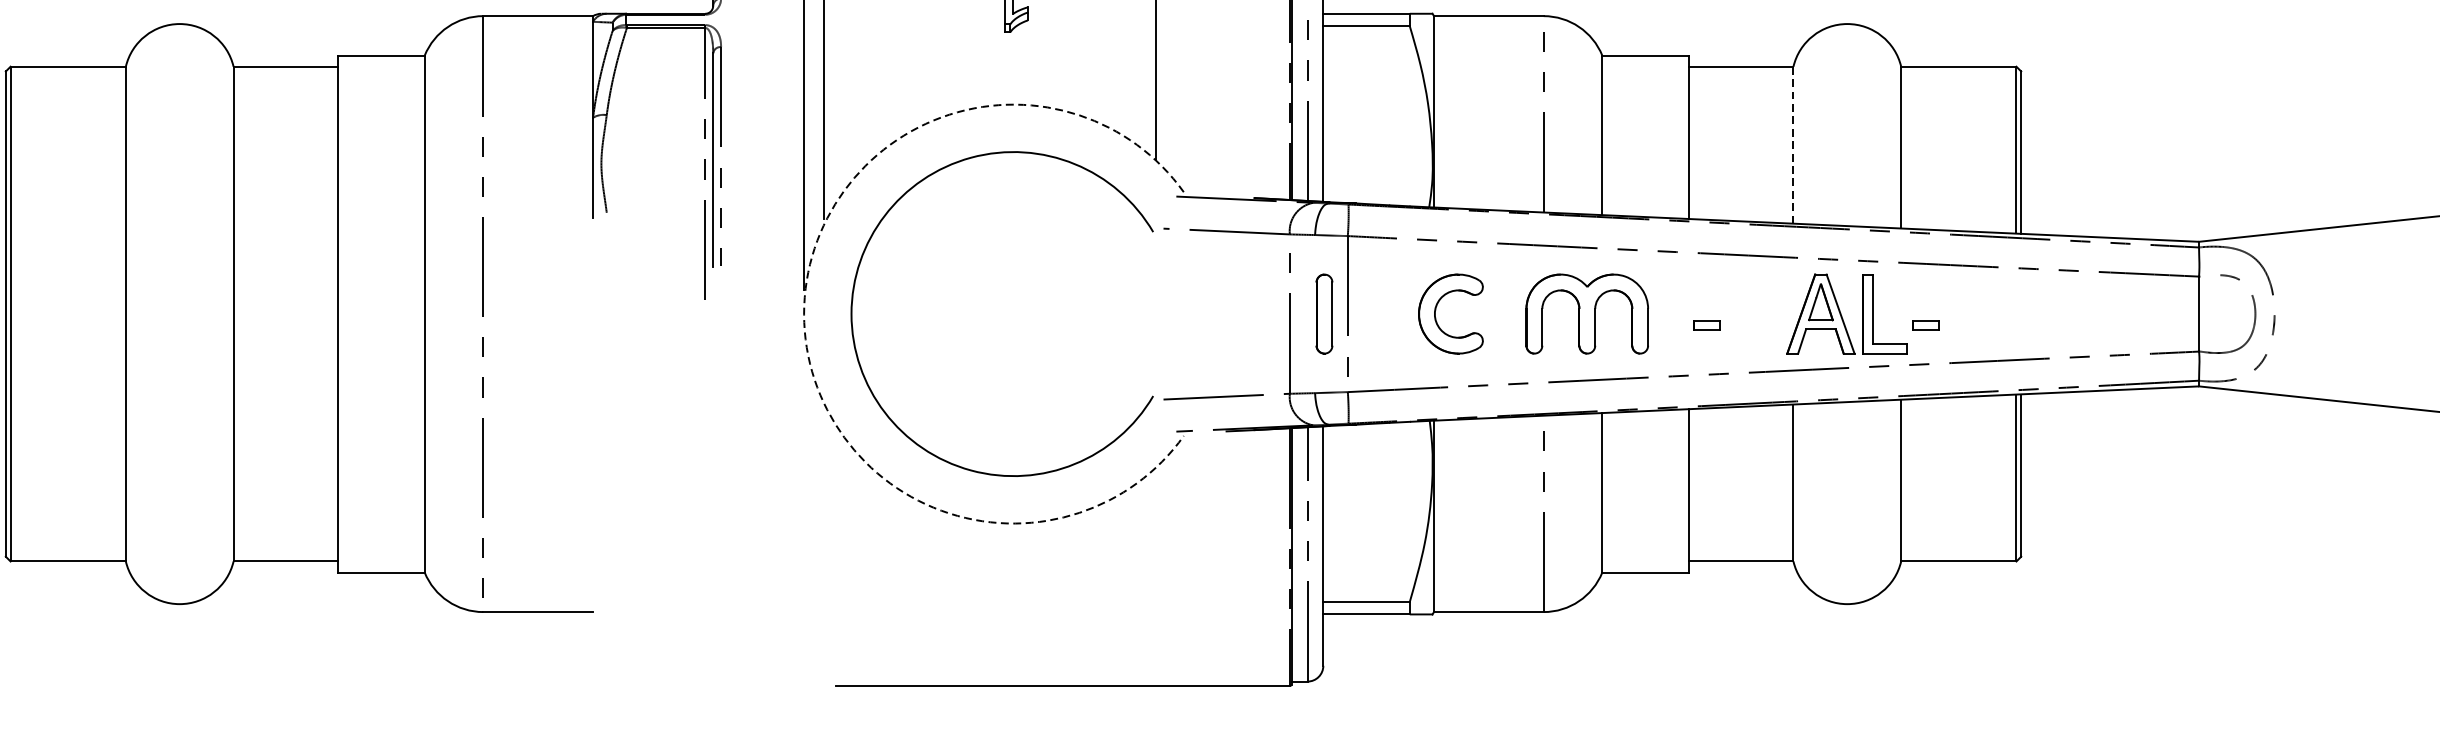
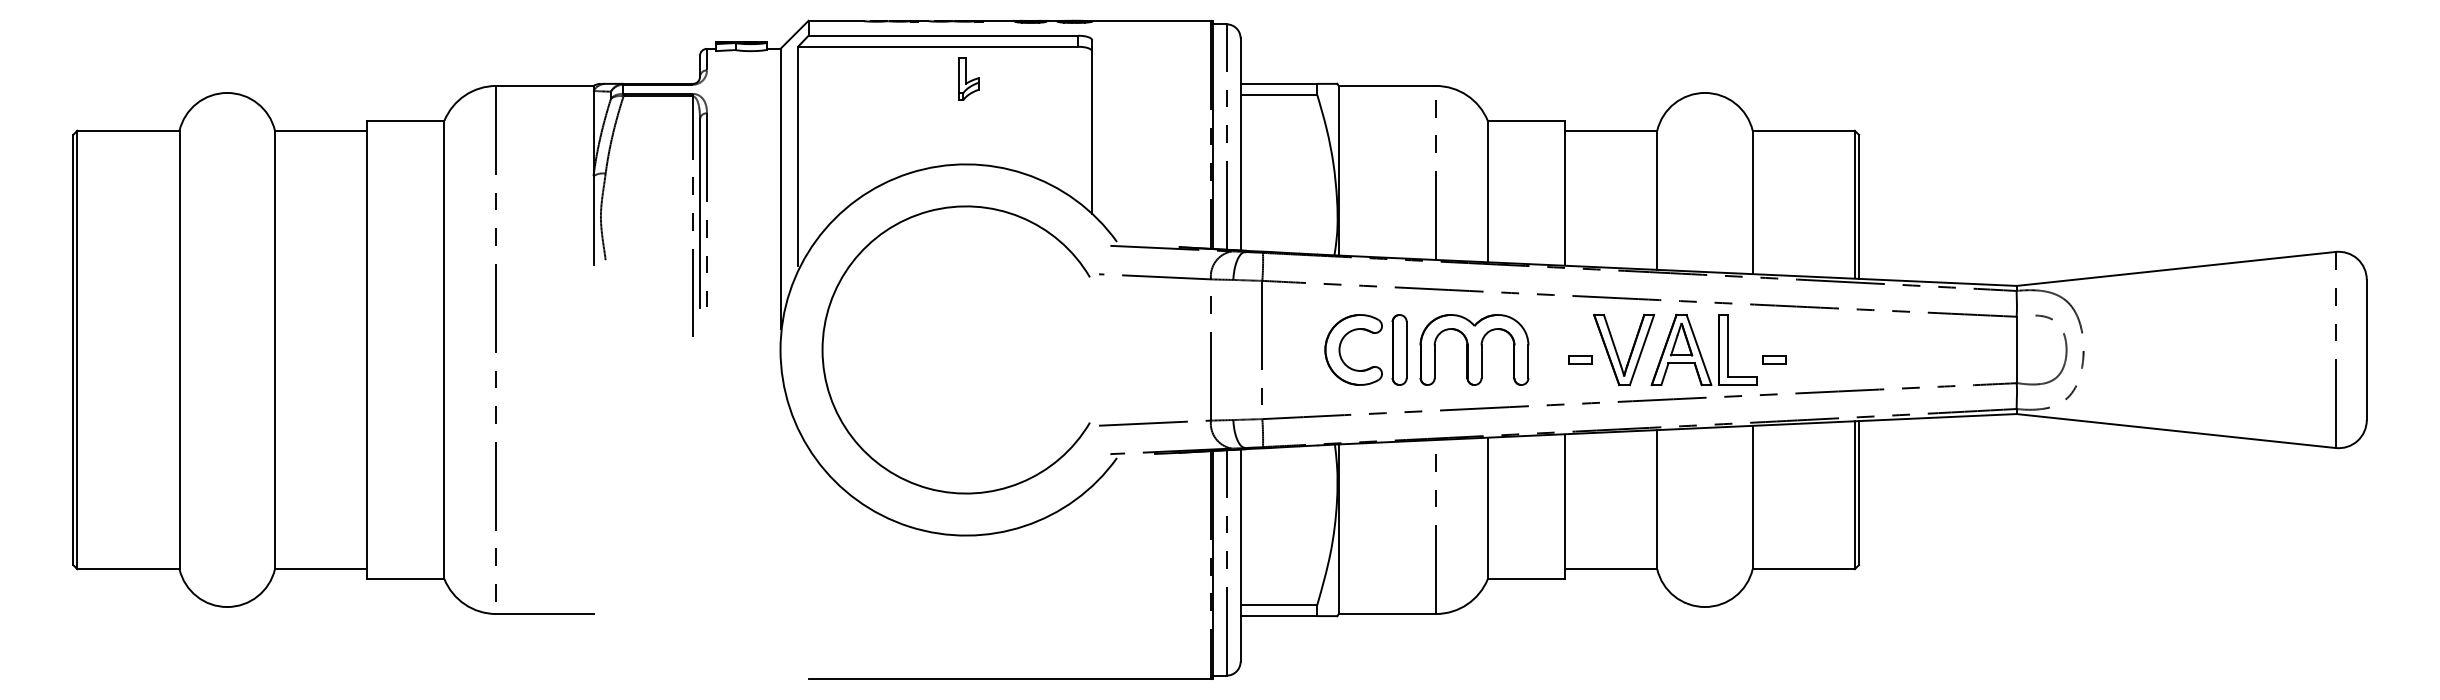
line: (1793, 145) -> (1657, 200), dashed -> solid
part: (1324, 313) -> (1399, 349), moved
arc: (804, 314) -> (780, 350), dashed -> solid
part: (1763, 316) -> (1630, 352), added

